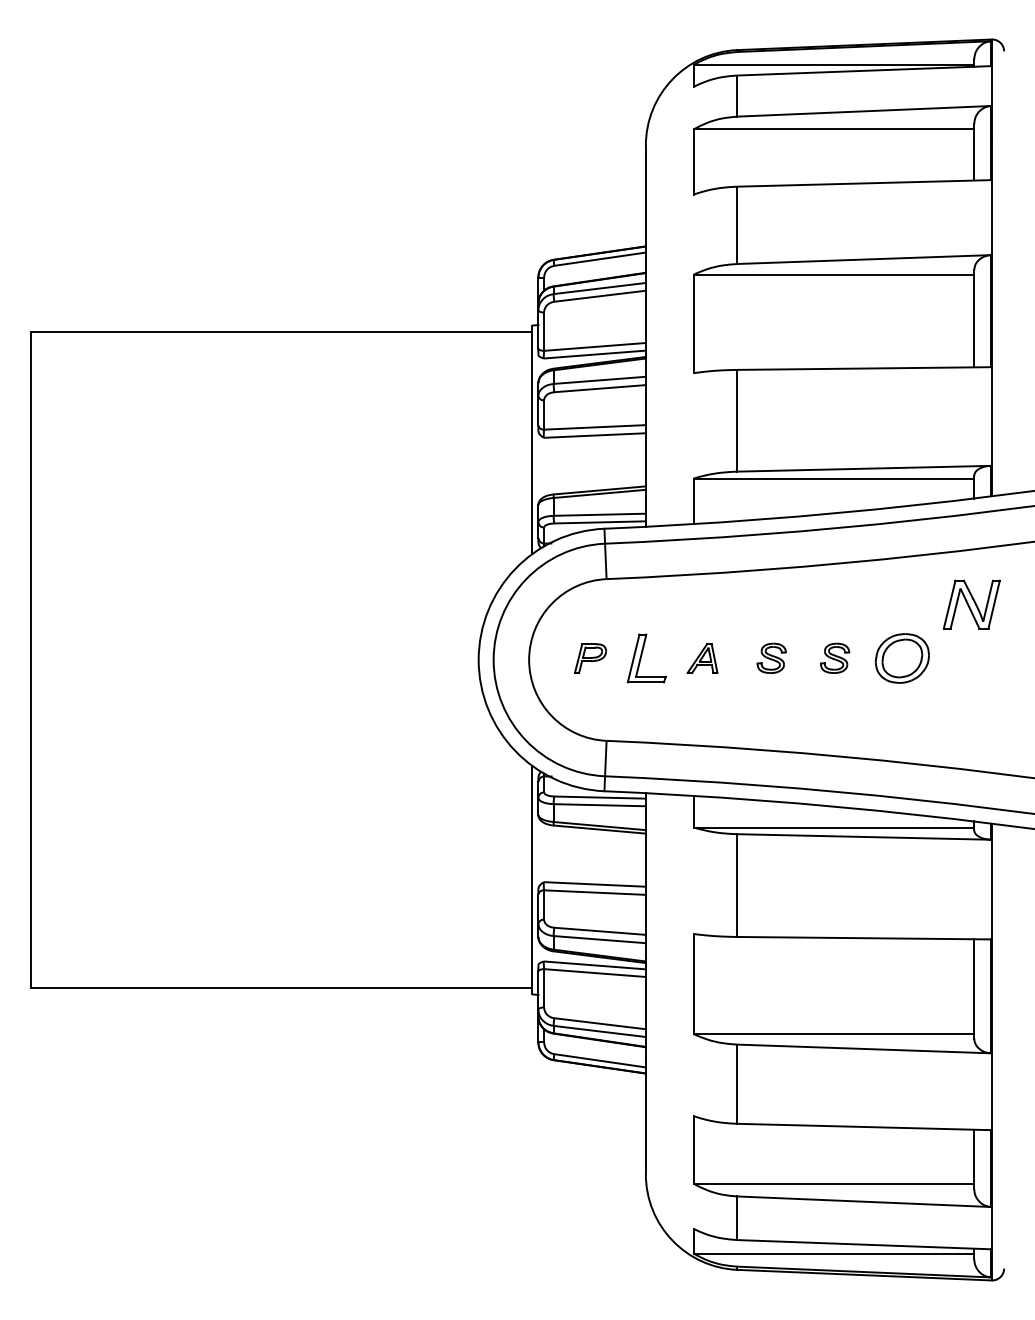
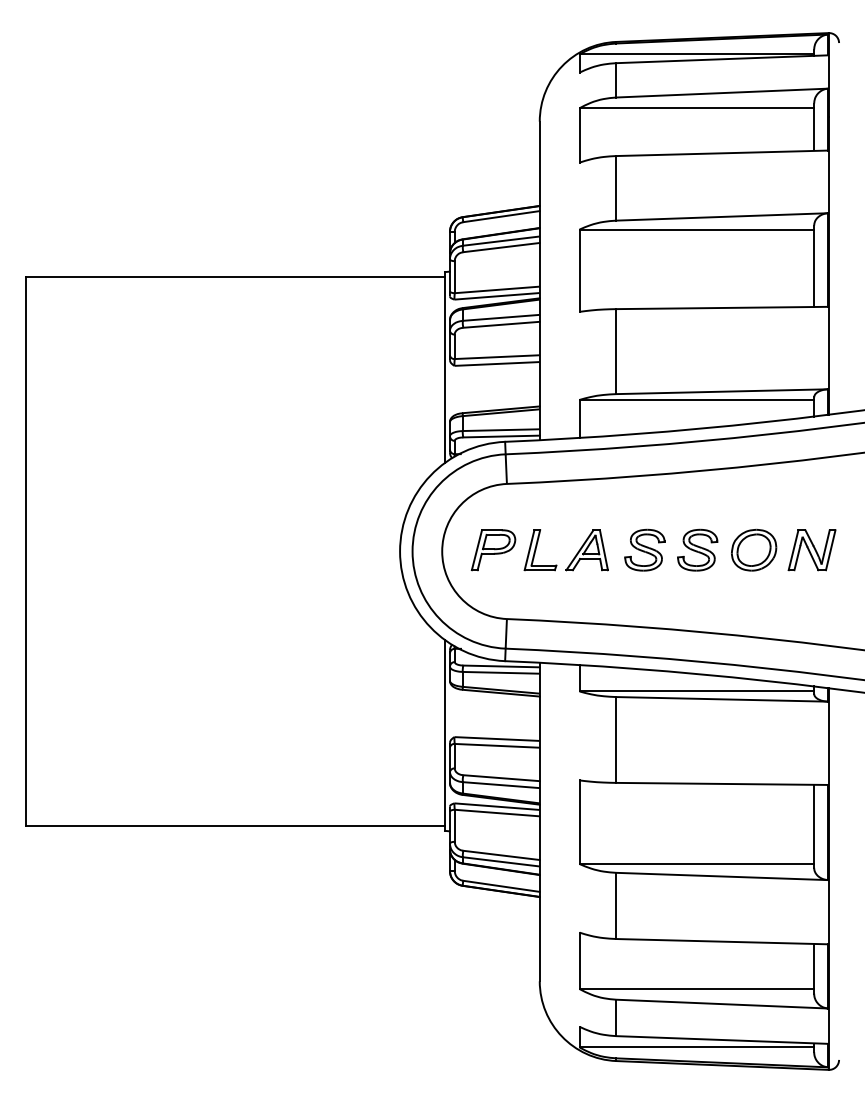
part: (971, 604) -> (811, 550), moved
part: (771, 657) -> (644, 549), size x1.67
part: (834, 657) -> (697, 549), size x1.67
part: (590, 658) -> (493, 550), size x1.67
part: (701, 658) -> (586, 550), size x1.67

